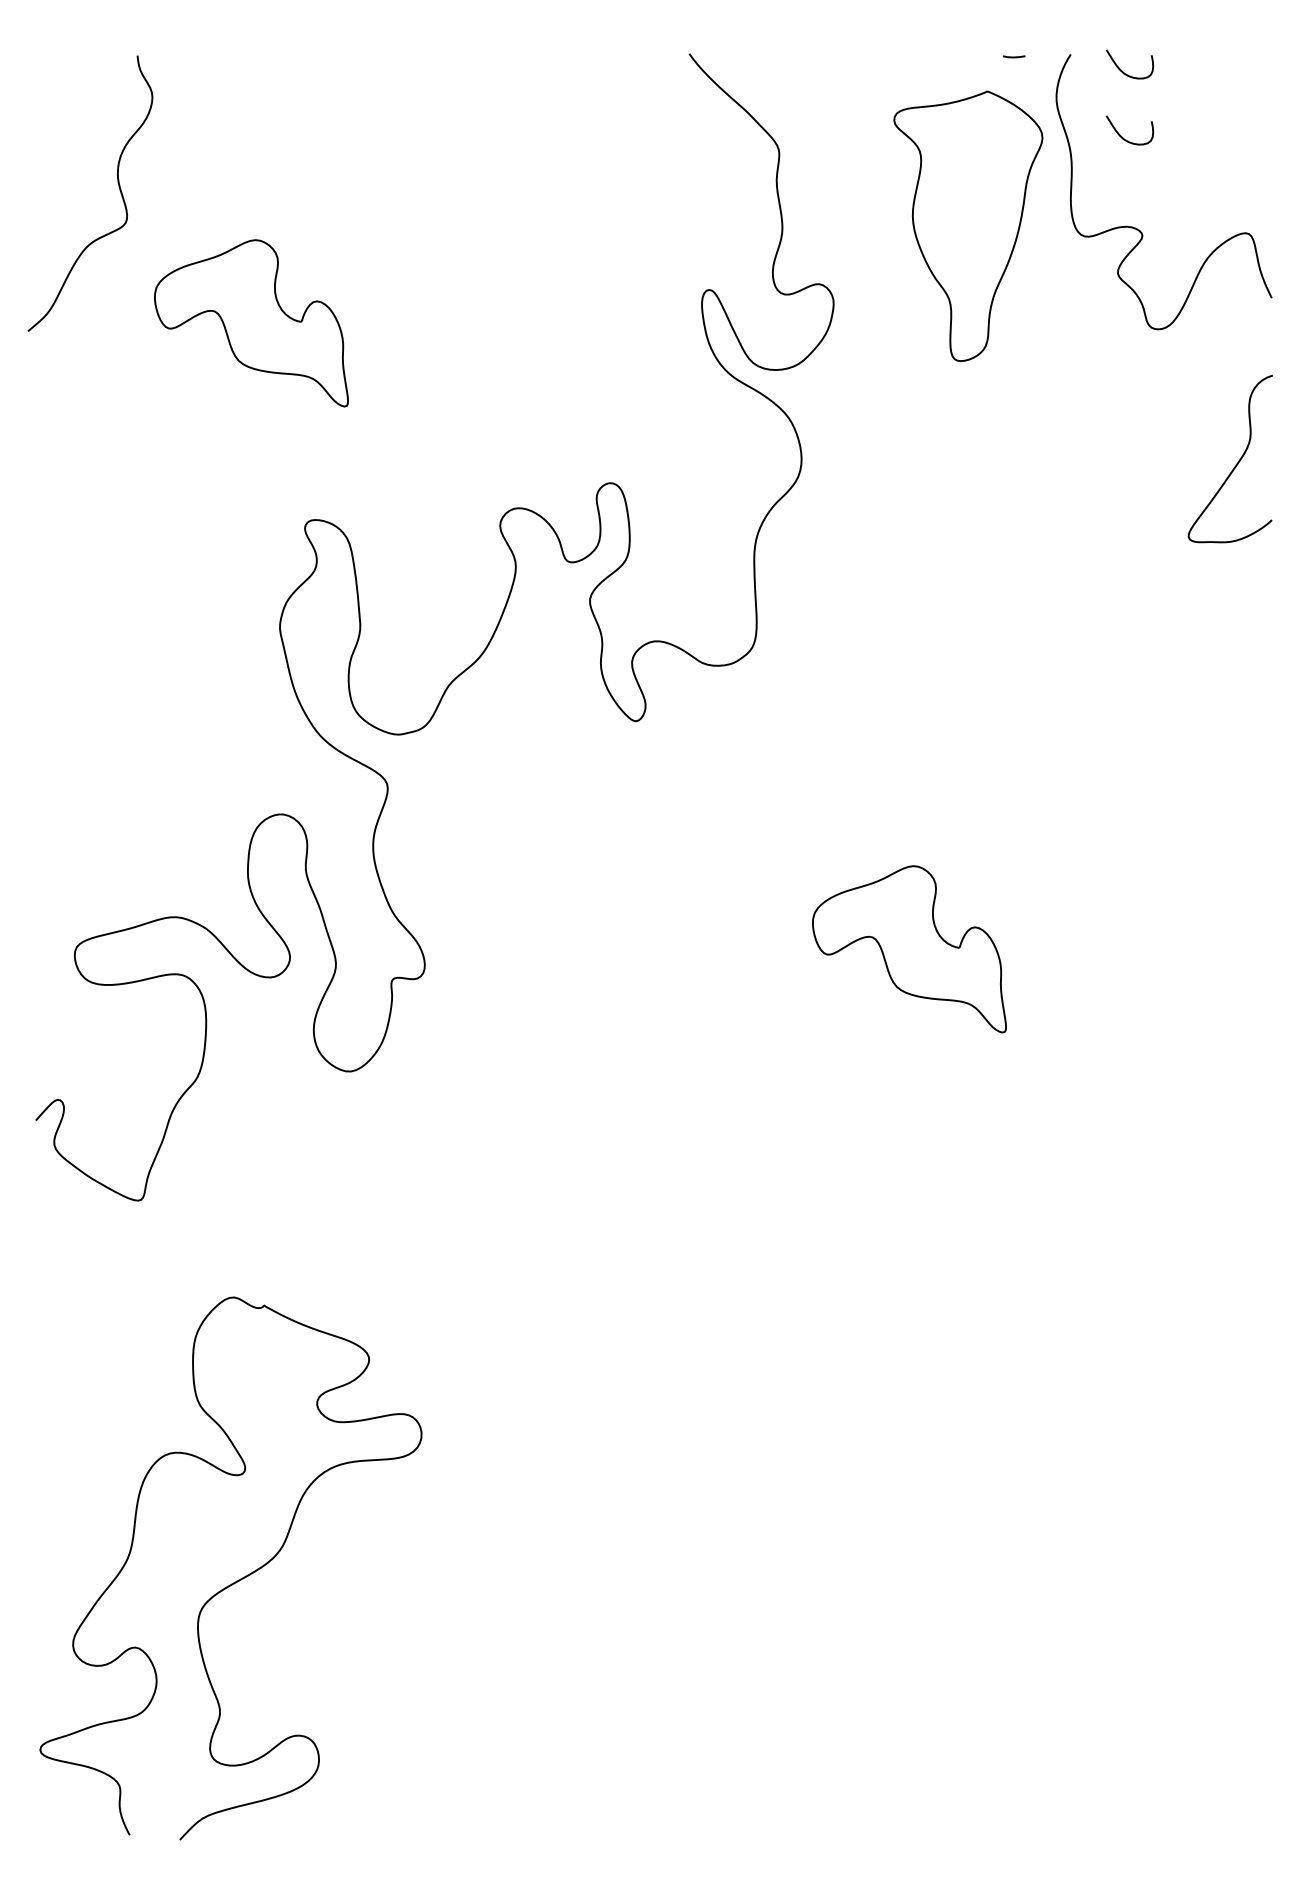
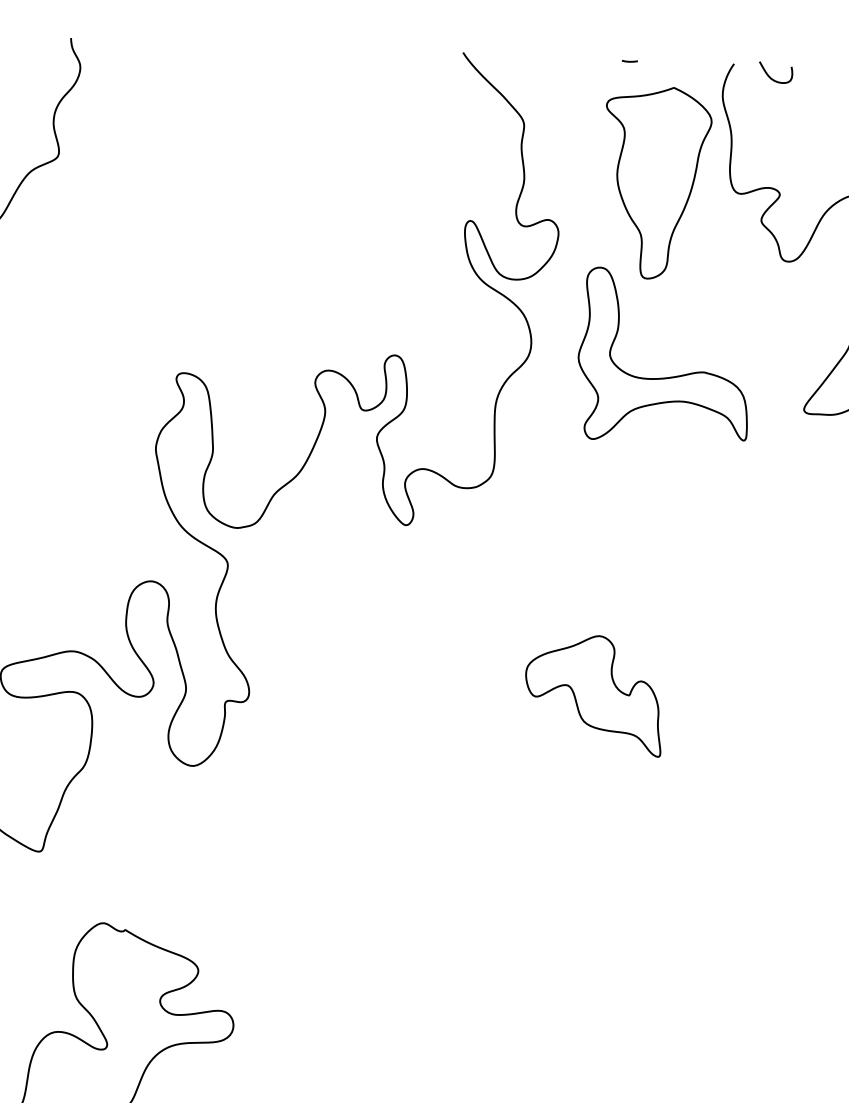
line: (1014, 56) -> (630, 61), moved
curve: (1126, 139) -> (771, 125), removed
part: (251, 323) -> (144, 231), removed
part: (994, 498) -> (667, 377), added

